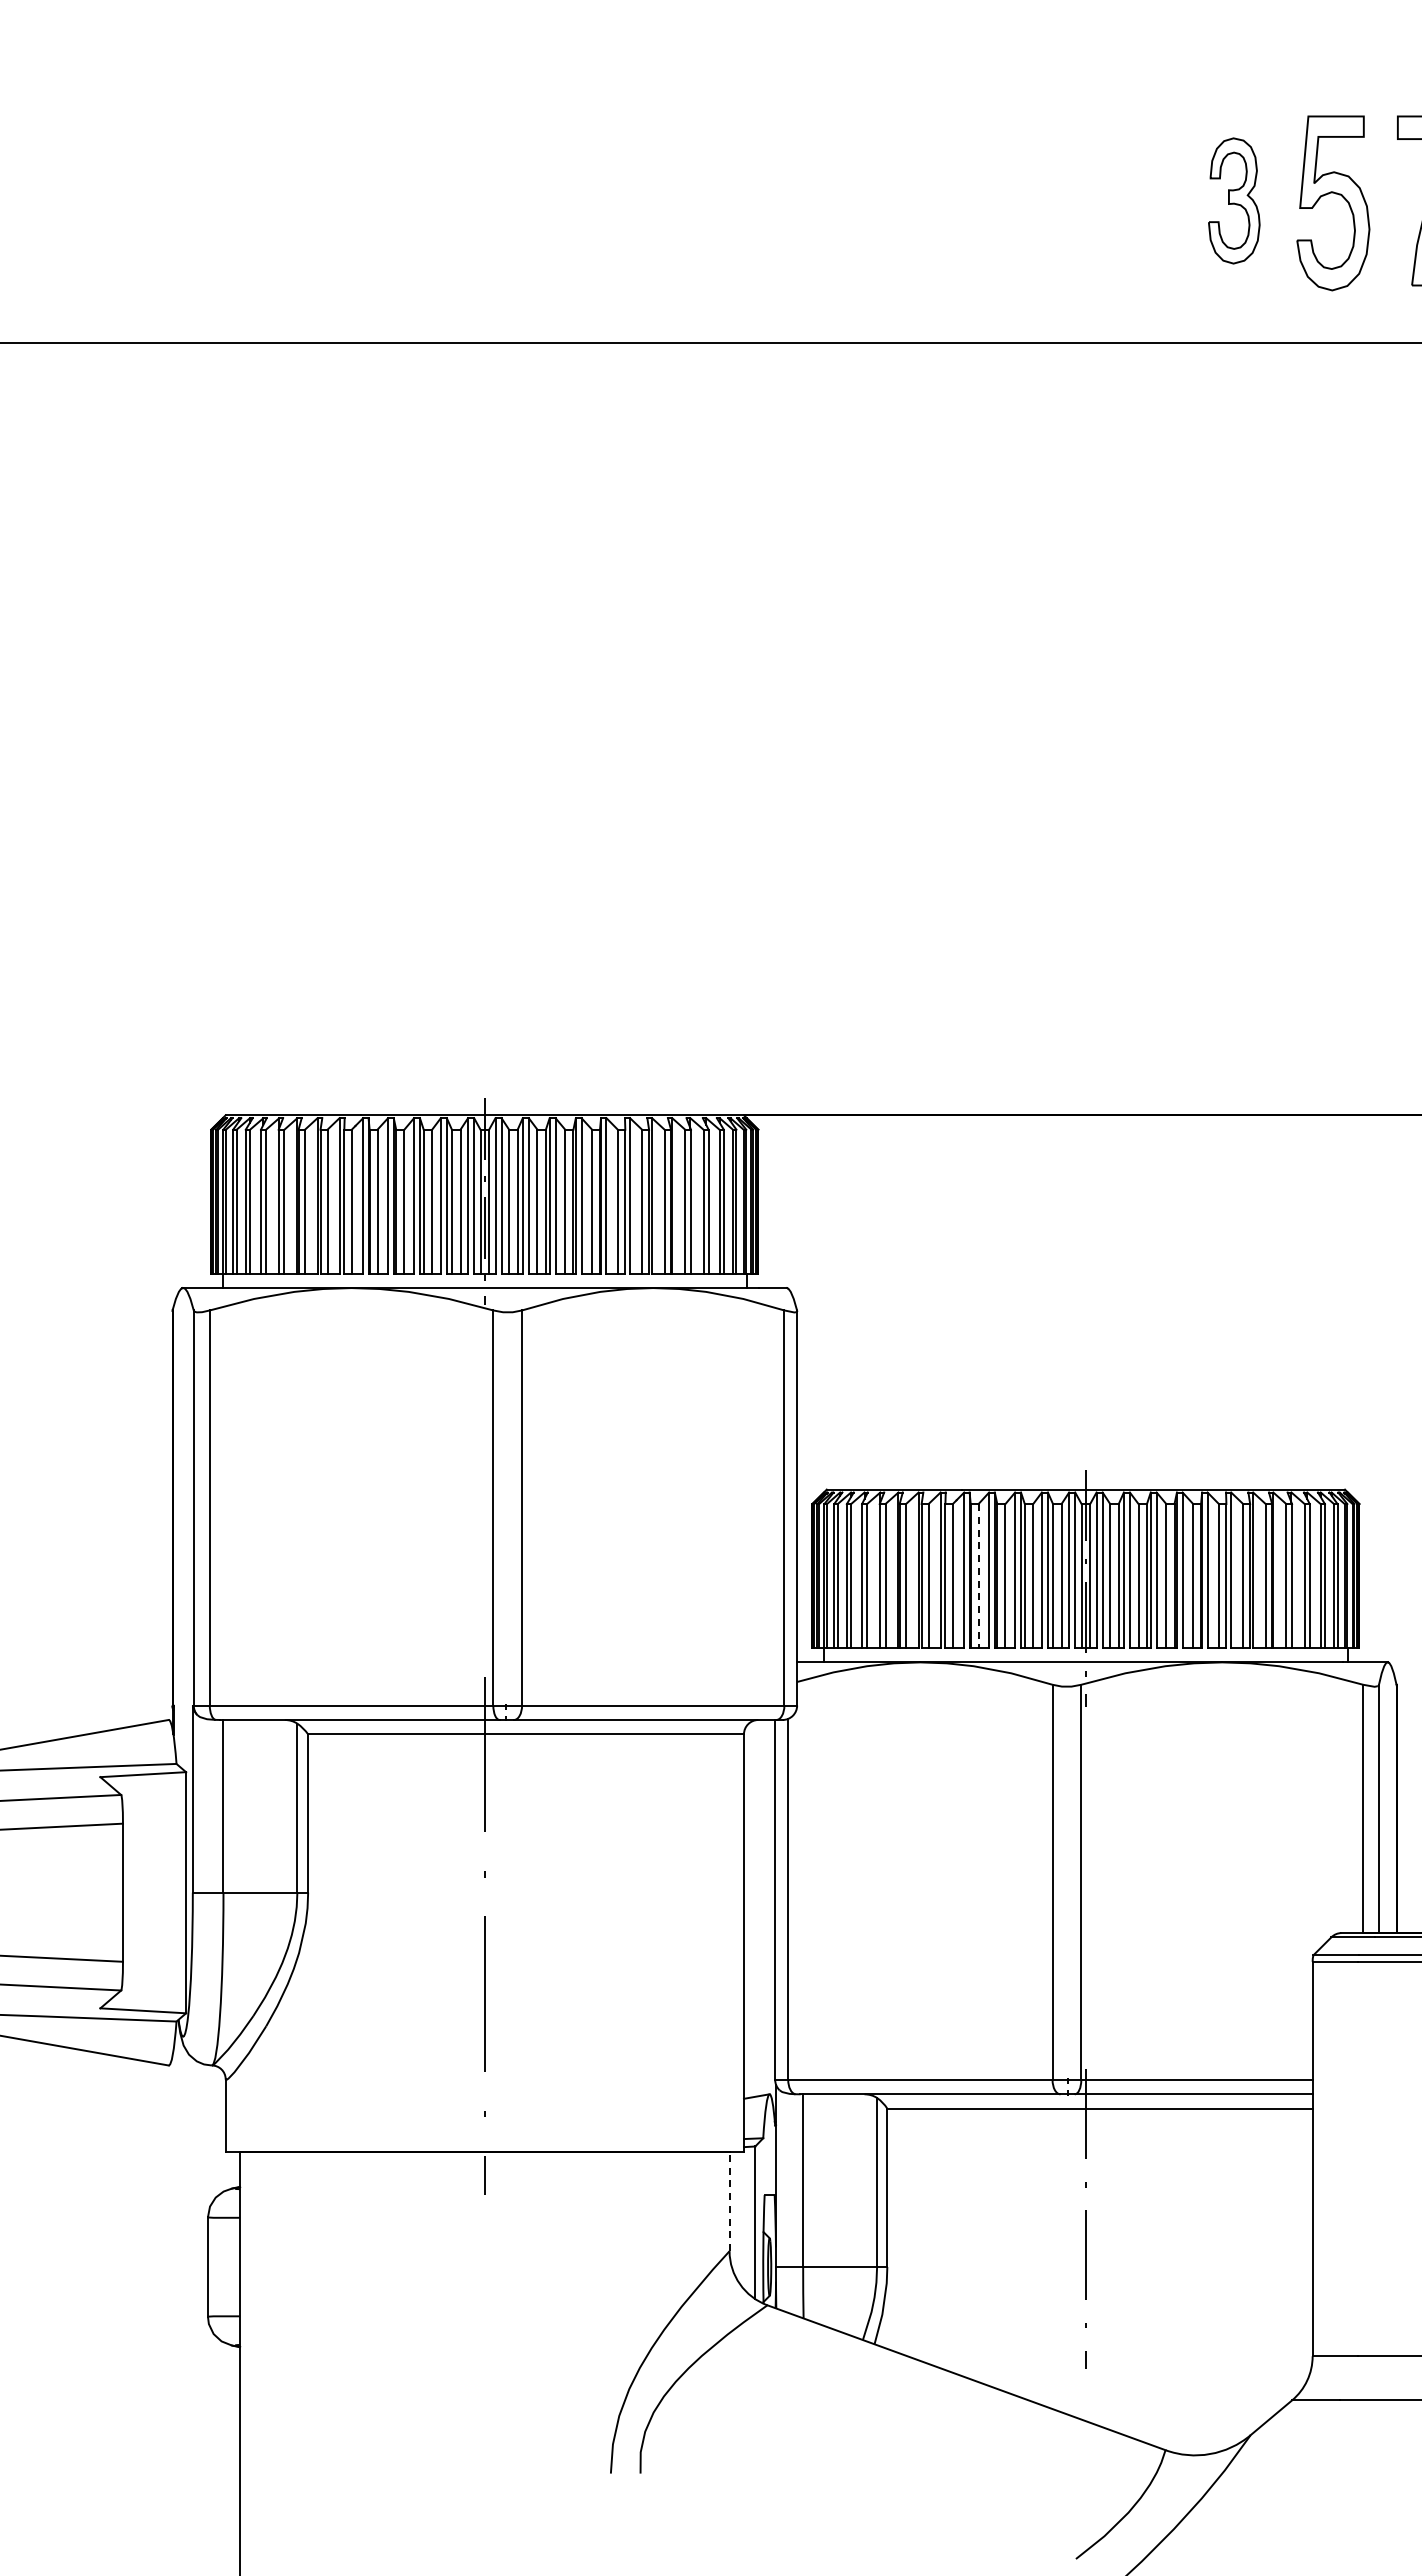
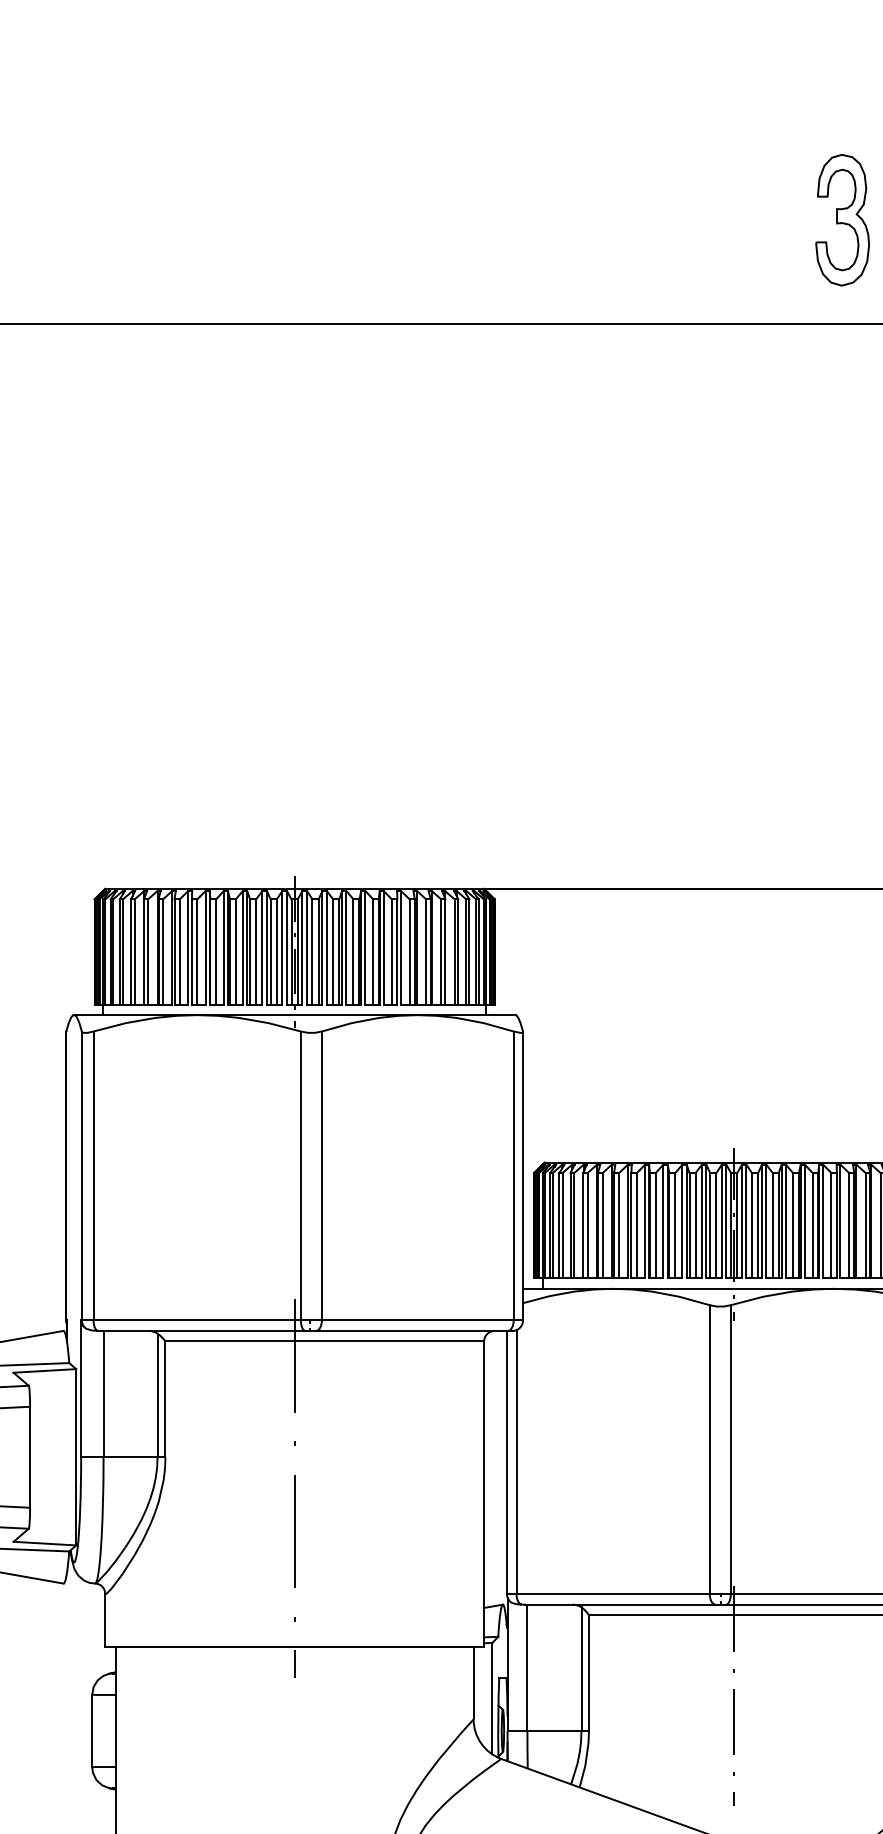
part: (1234, 200) -> (842, 219), size x1.43
line: (978, 1576) -> (655, 1226), dashed -> solid
line: (729, 2201) -> (473, 1683), dashed -> solid

